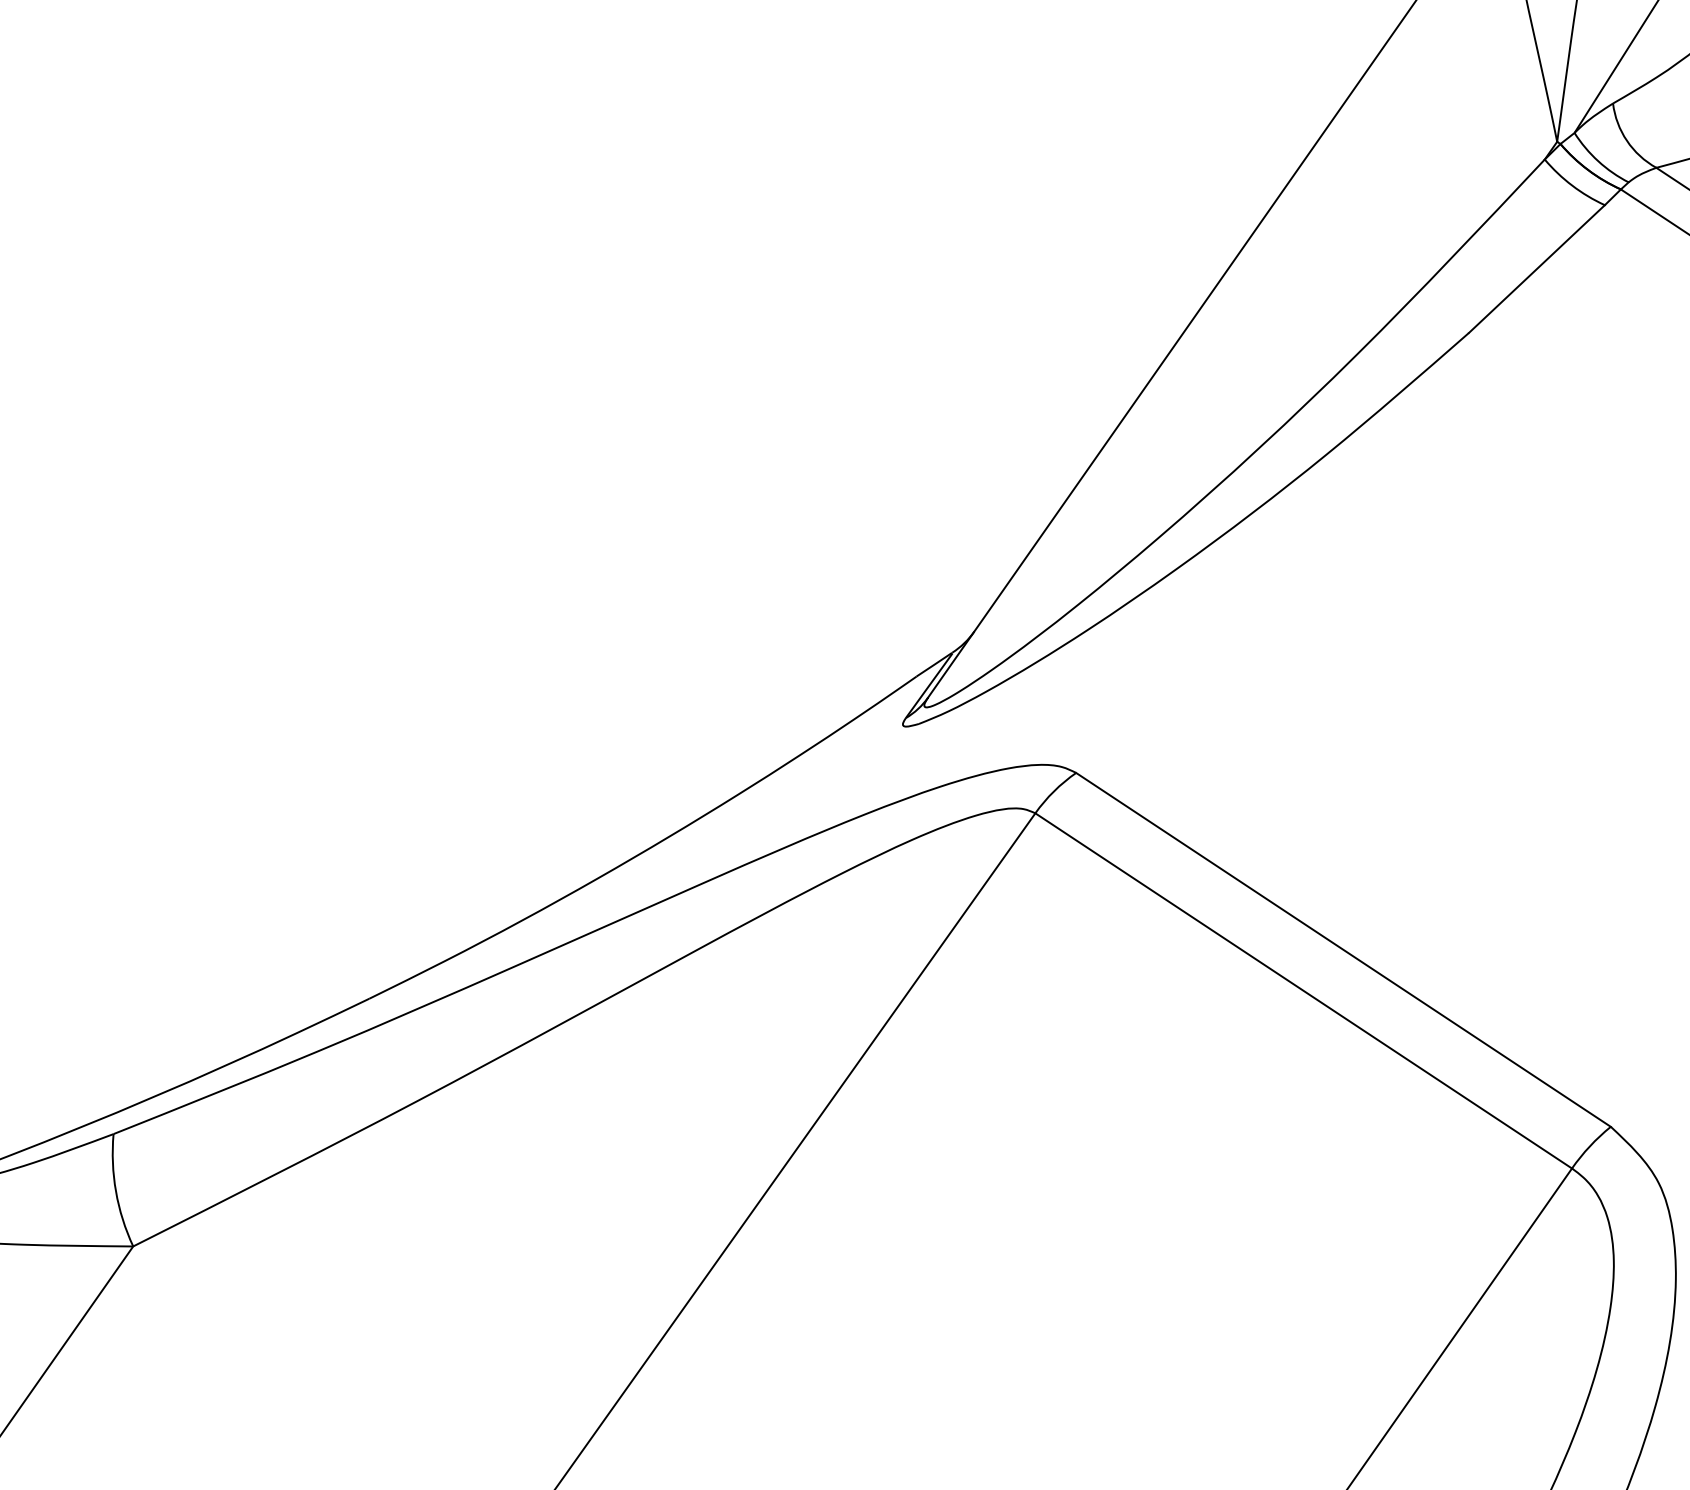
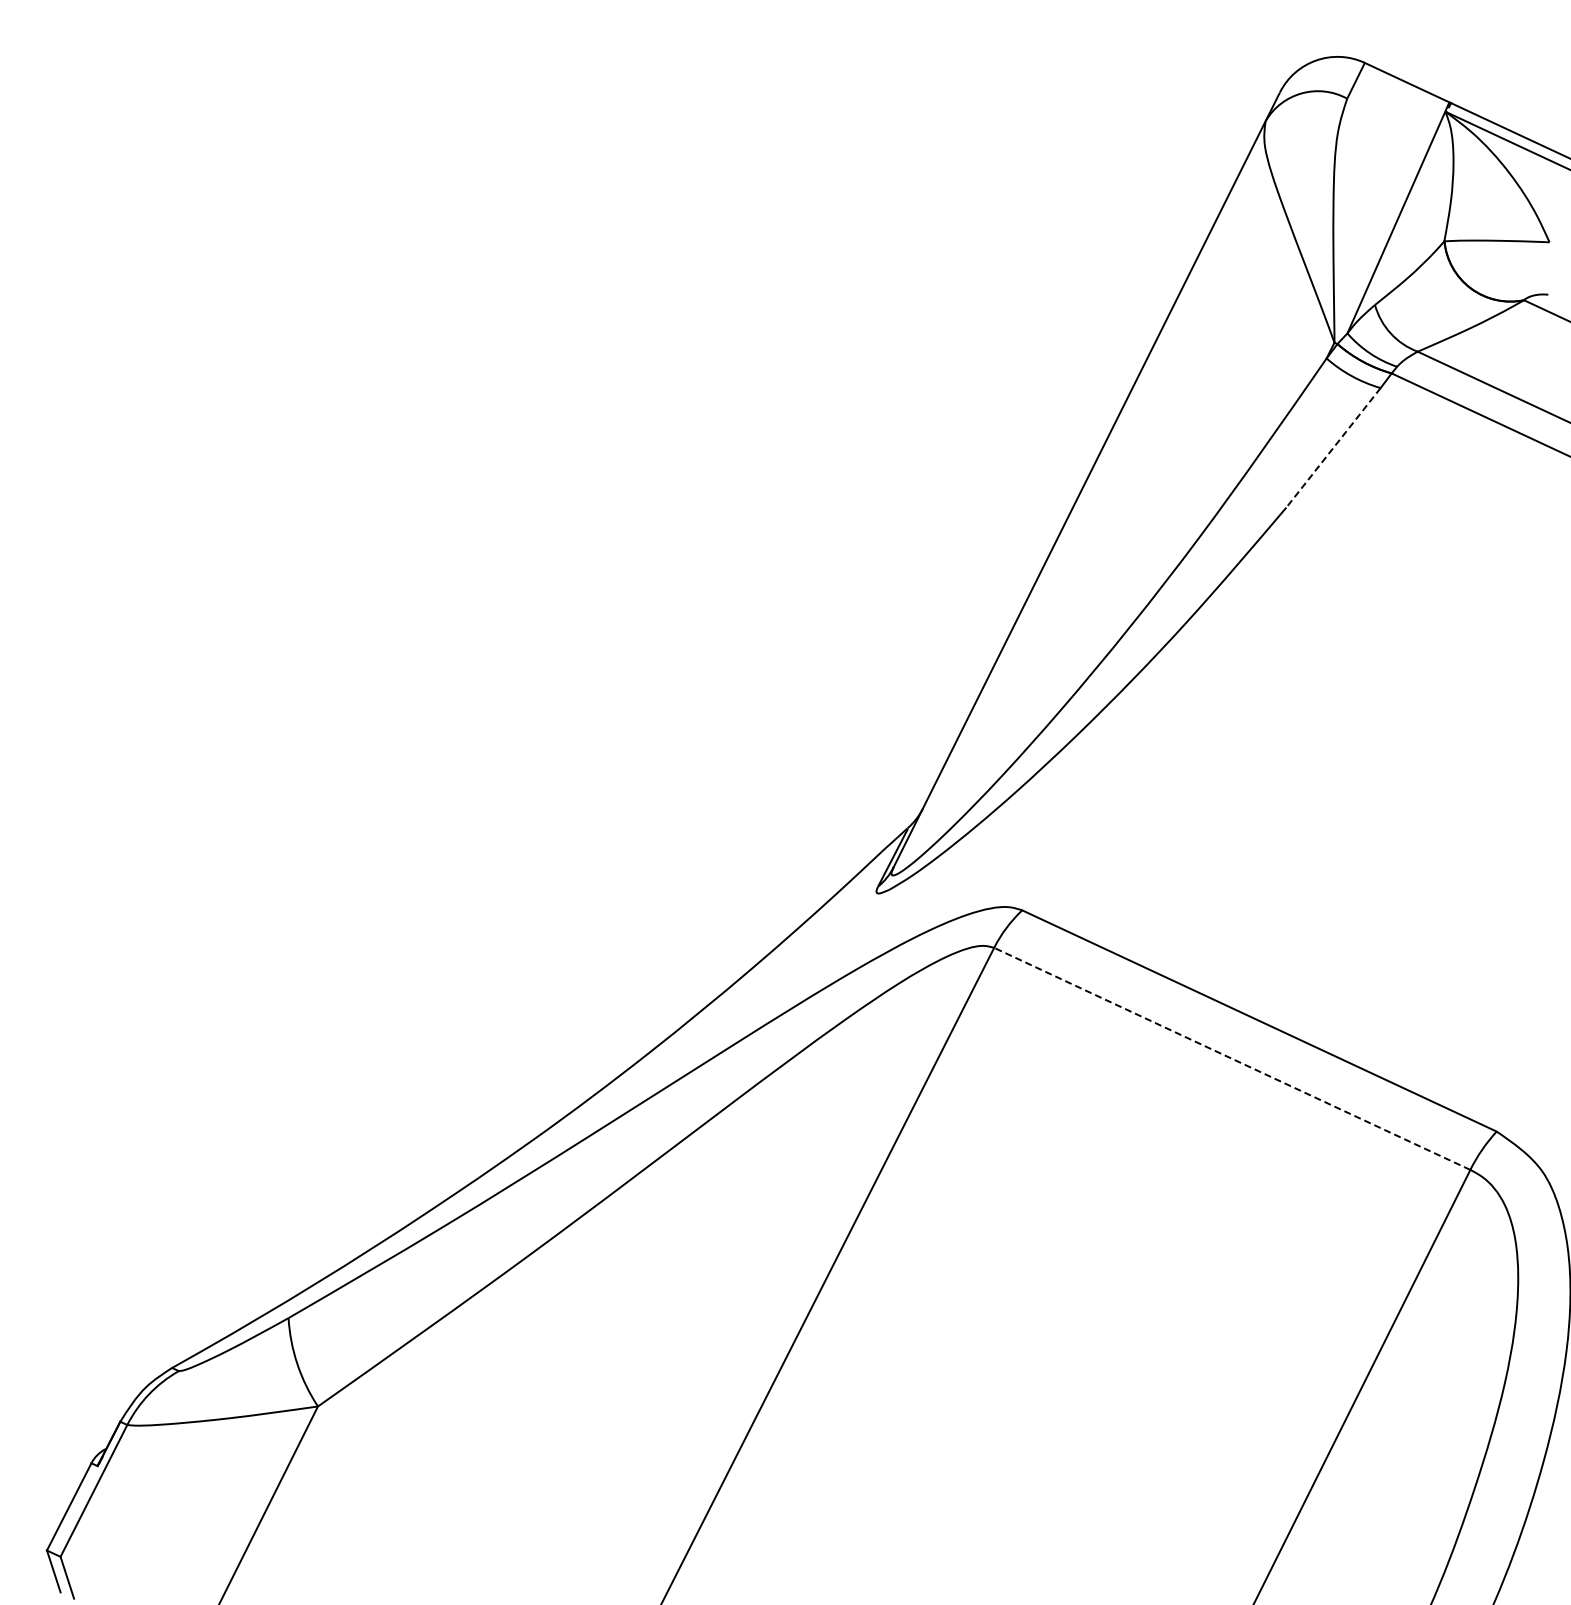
line: (1536, 269) -> (1333, 448), solid -> dashed
line: (1304, 990) -> (1232, 1058), solid -> dashed

